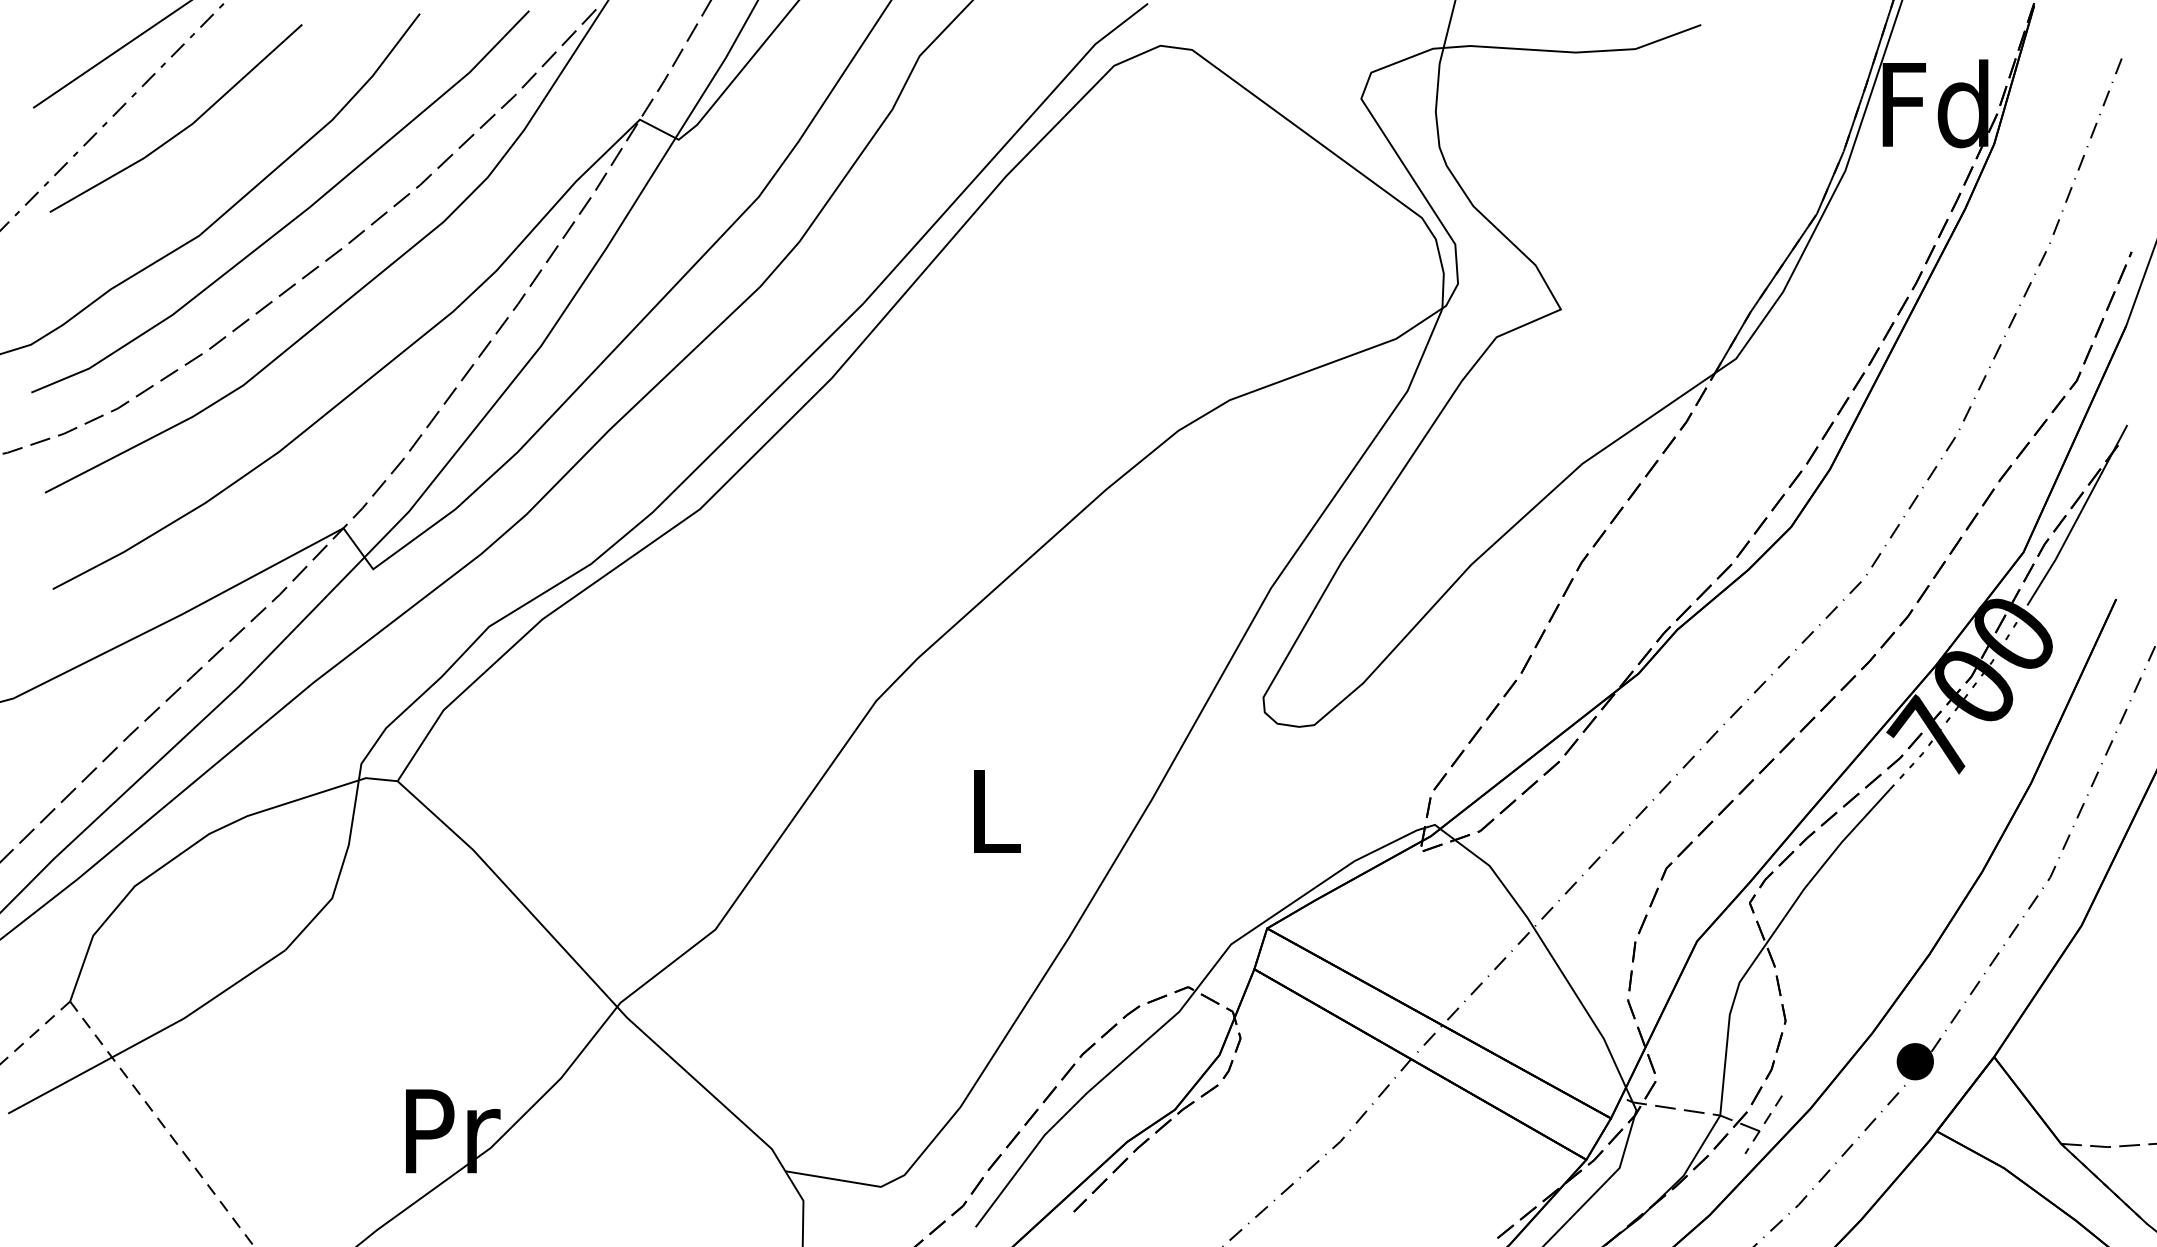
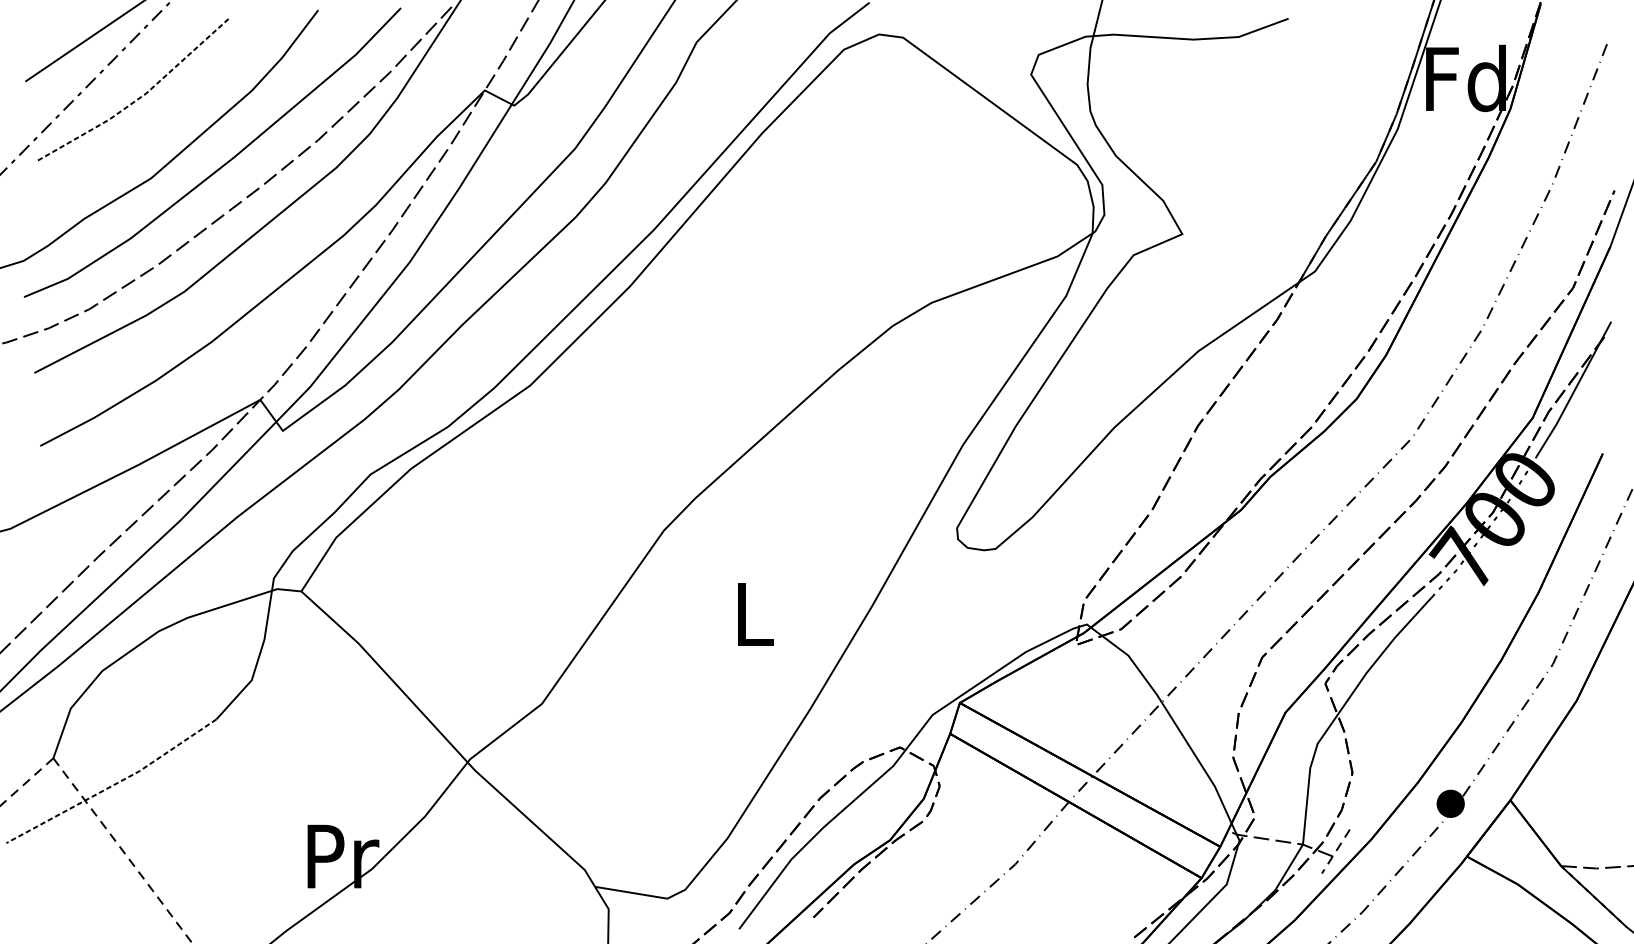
line: (184, 129) -> (139, 97), solid -> dashed
line: (150, 1036) -> (114, 784), solid -> dashed

